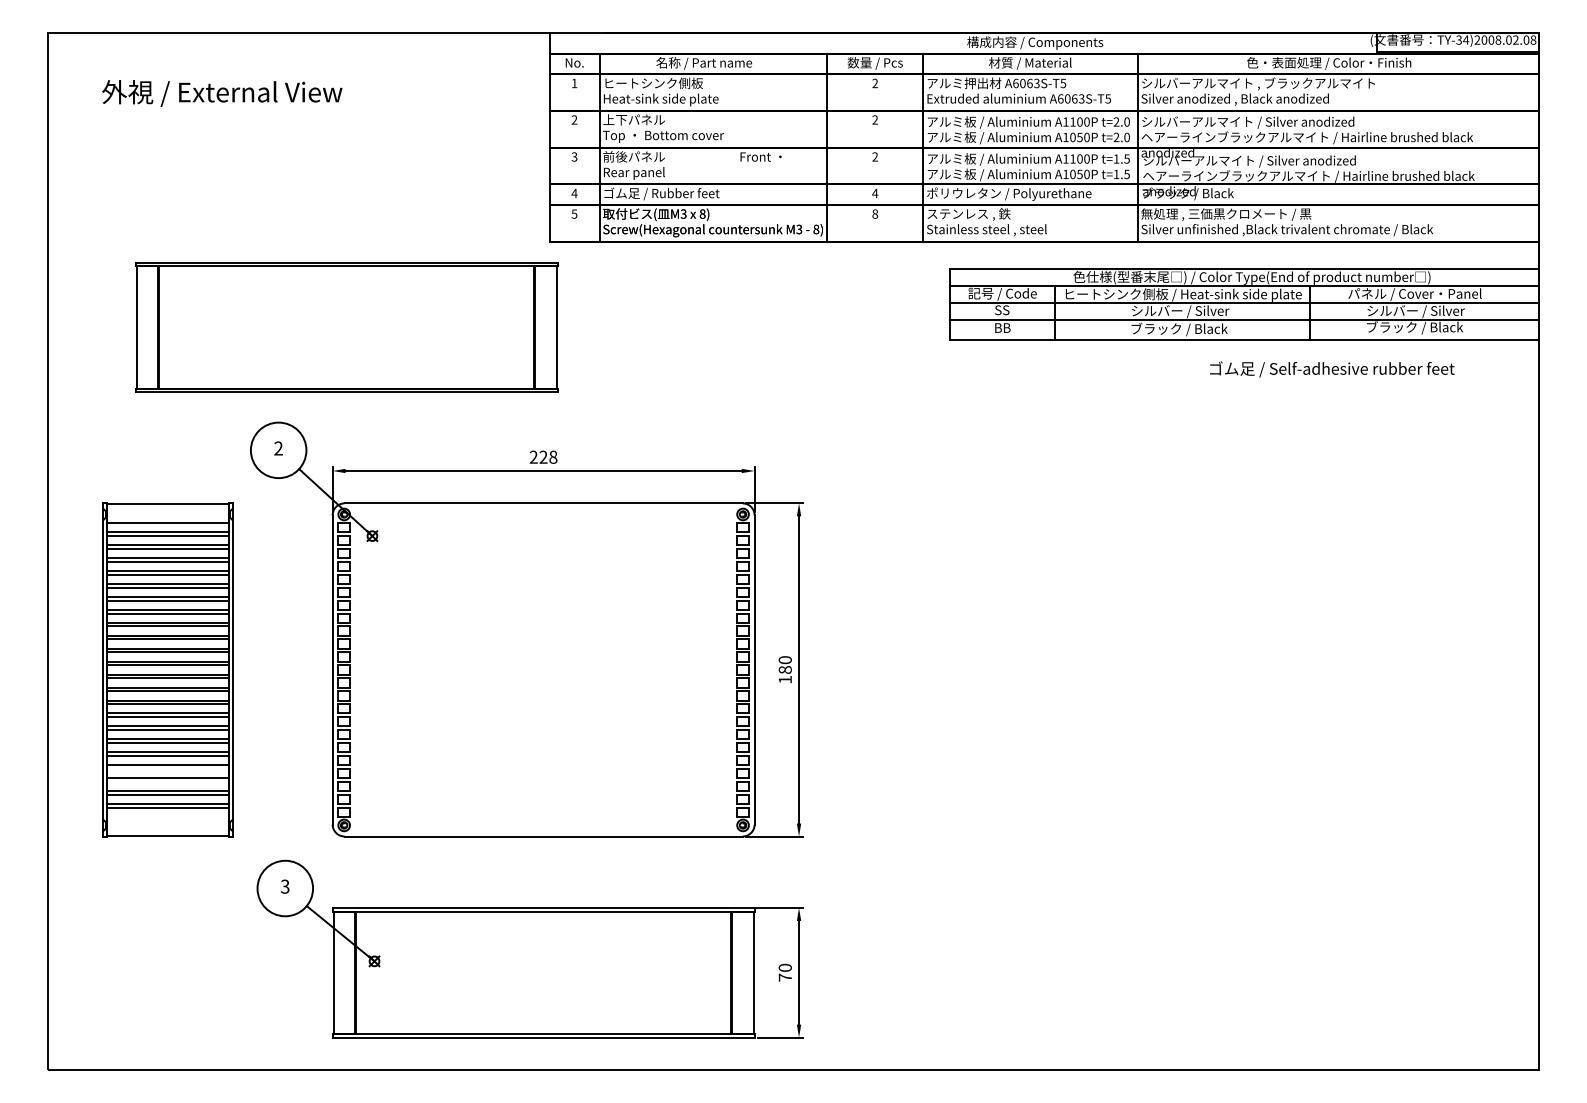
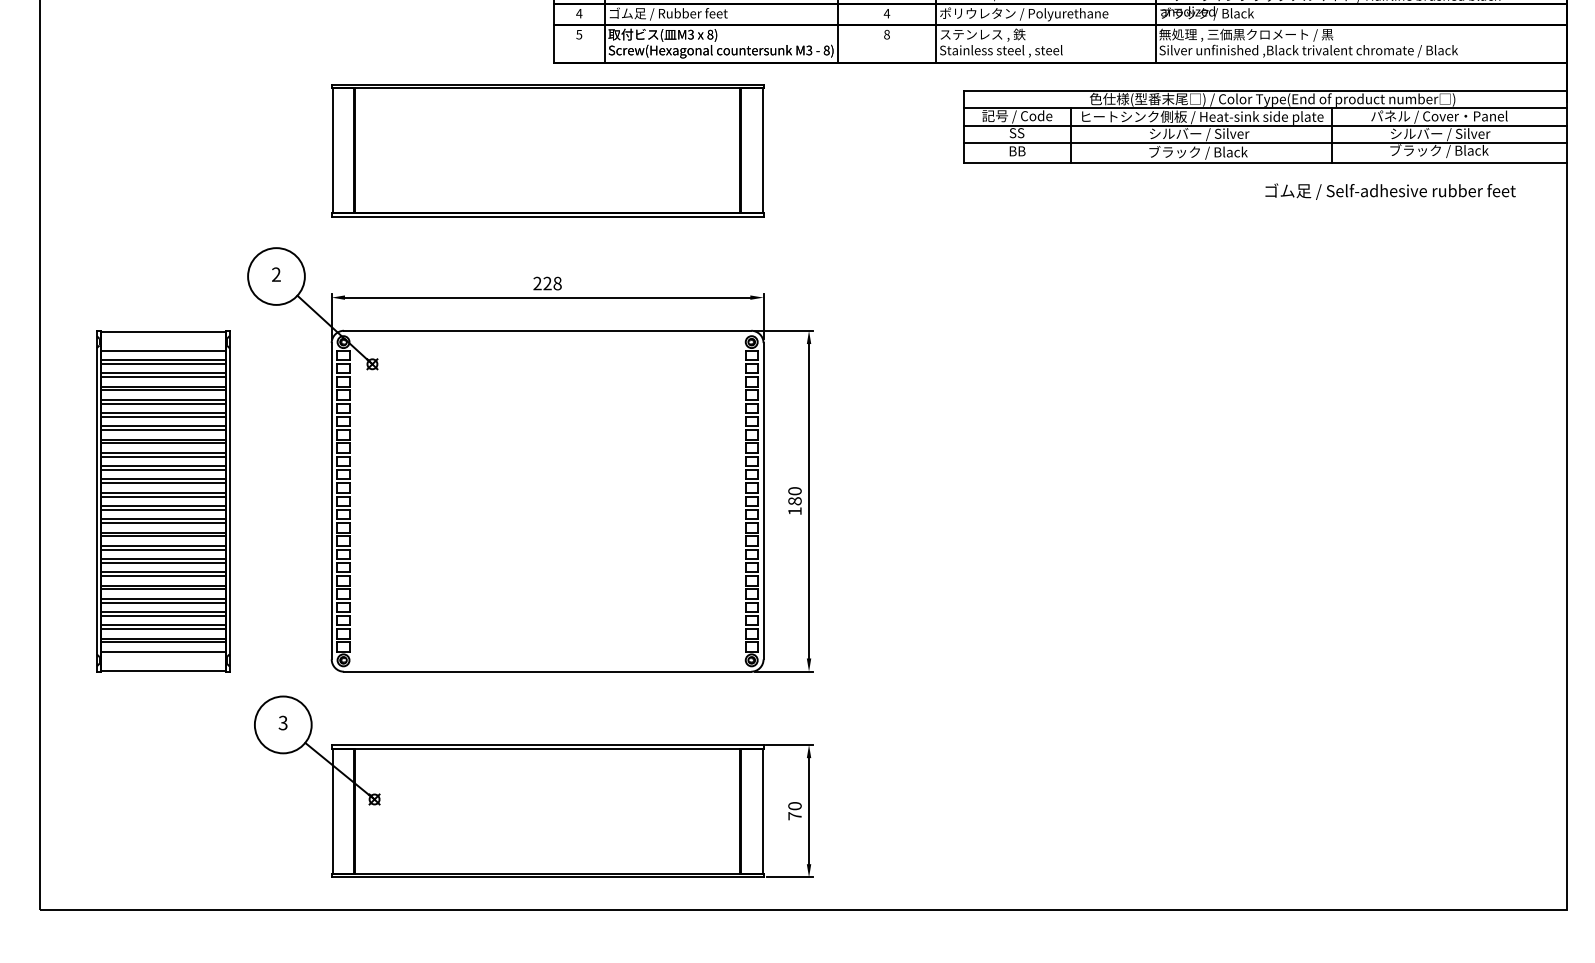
part: (346, 327) -> (547, 150), moved
text: (1332, 369) -> (1390, 191), moved
line: (167, 768) -> (162, 602), added
line: (167, 781) -> (162, 615), added
line: (167, 817) -> (162, 652), added

